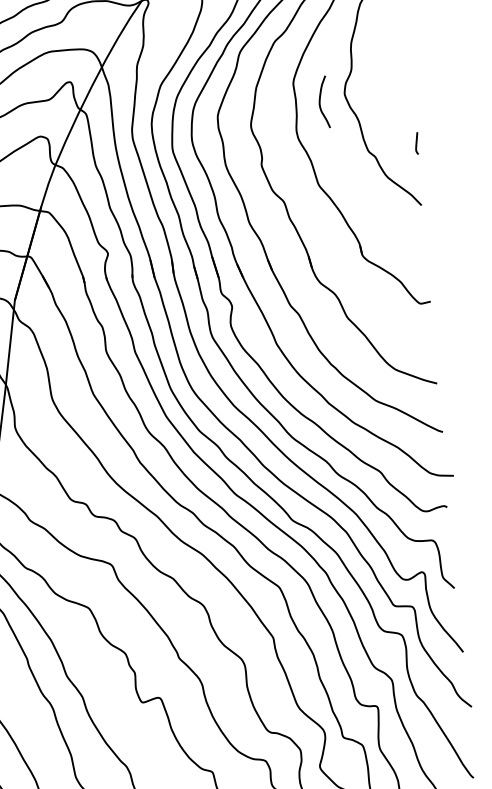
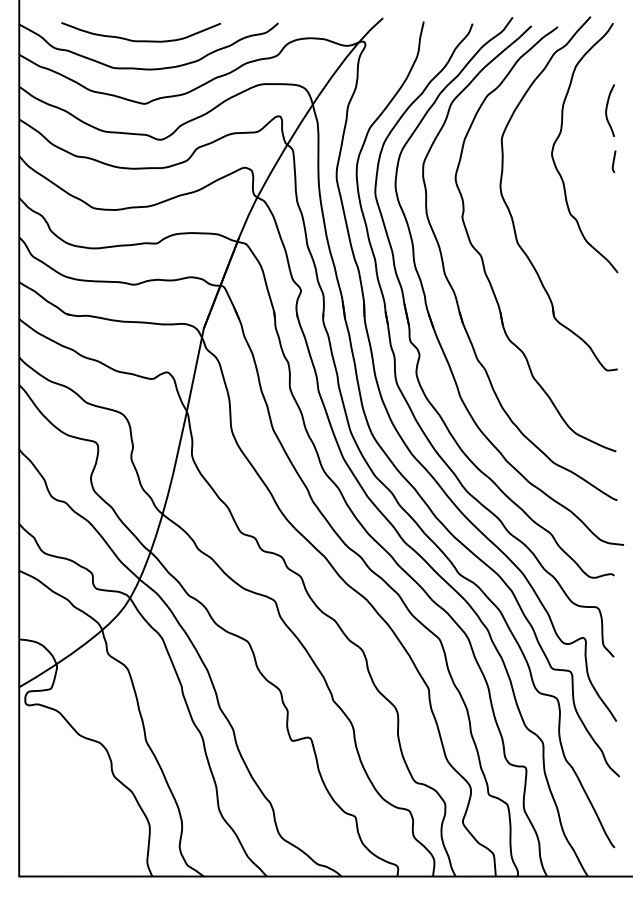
curve: (320, 102) -> (607, 110), moved
curve: (416, 143) -> (613, 161), moved

